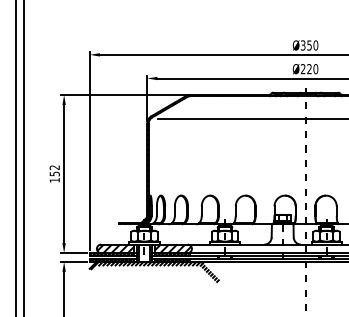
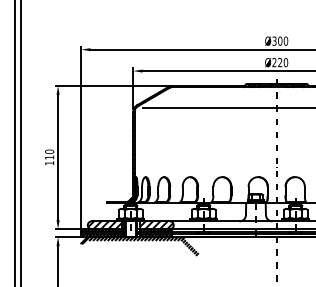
text: (309, 44) -> (280, 40), Ø350 -> Ø300
text: (54, 170) -> (49, 154), 152 -> 110

